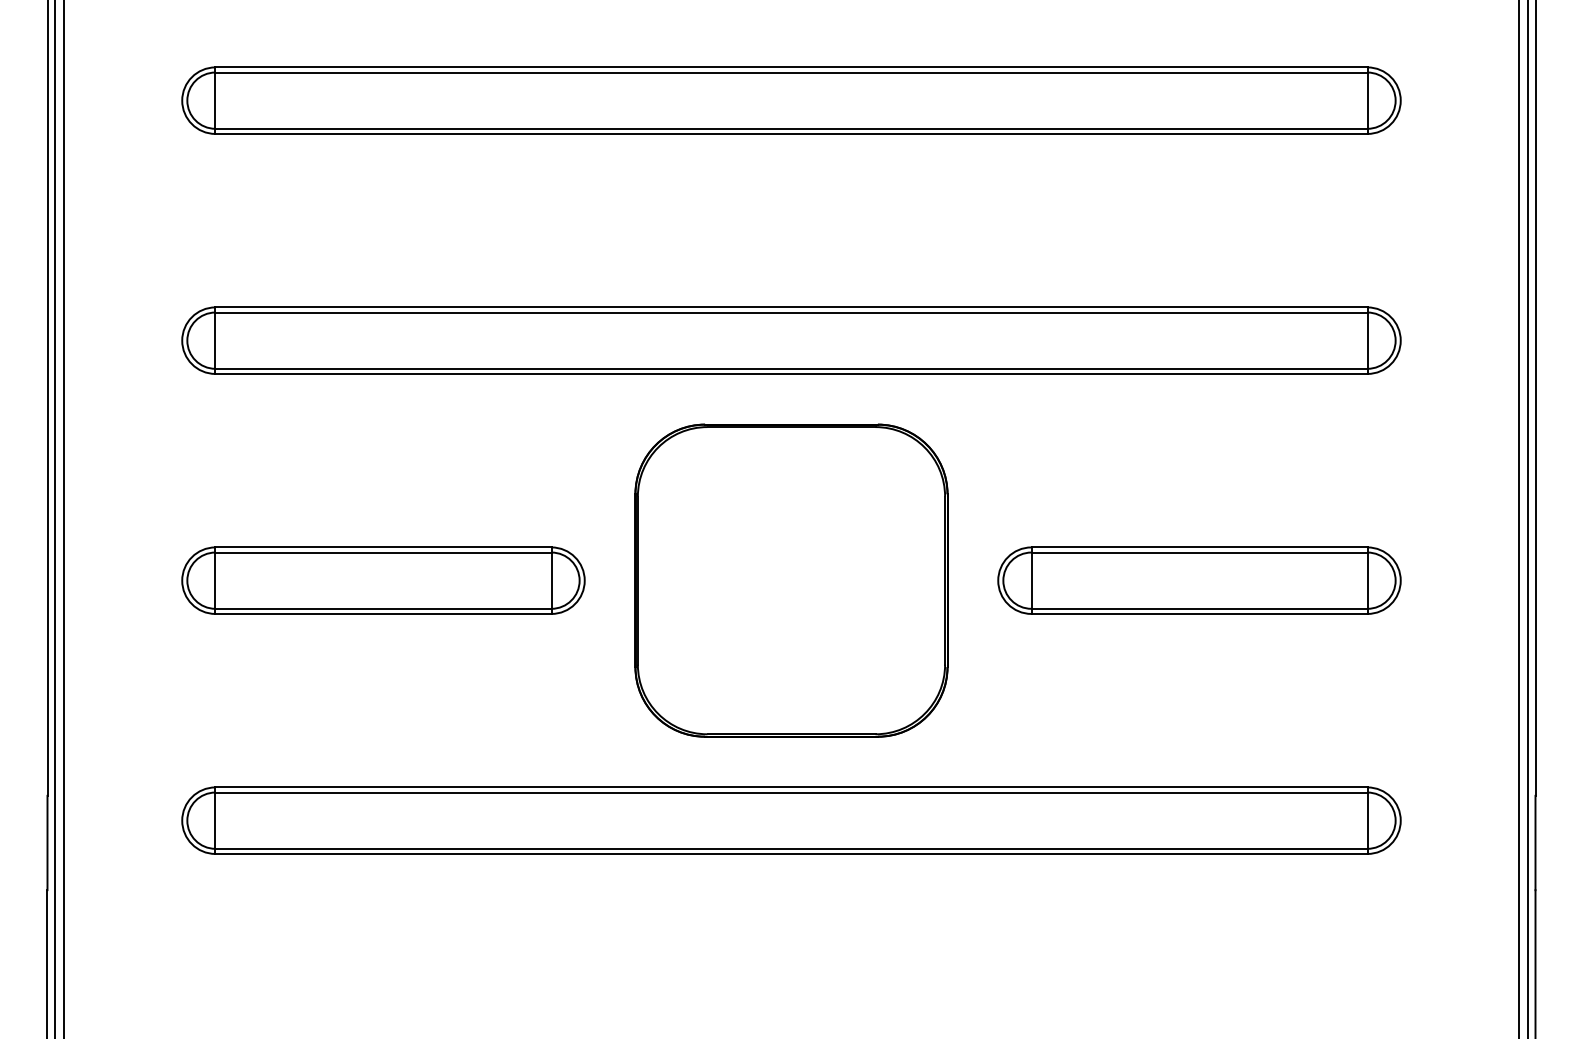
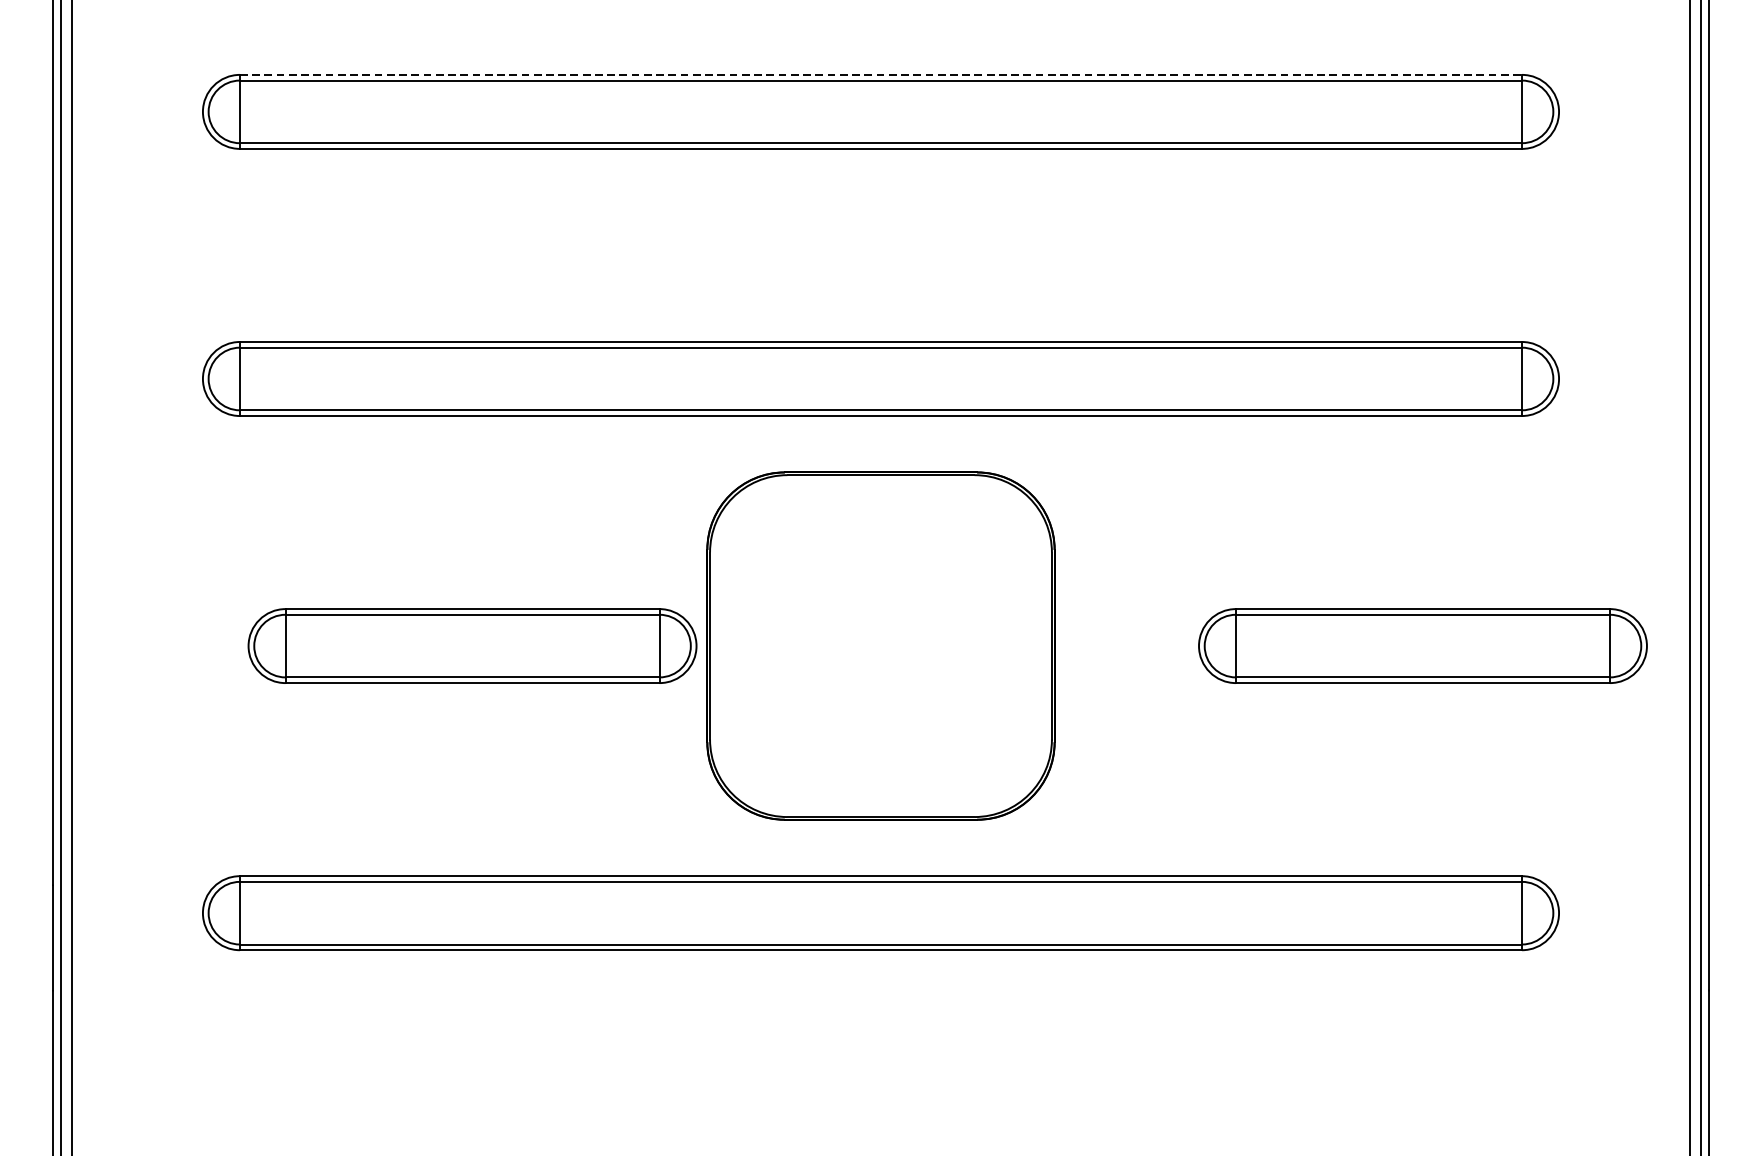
line: (791, 67) -> (881, 74), solid -> dashed
part: (383, 580) -> (472, 645), moved
part: (1199, 580) -> (1422, 645), moved

